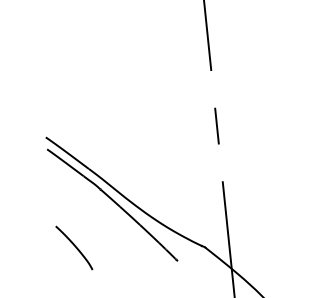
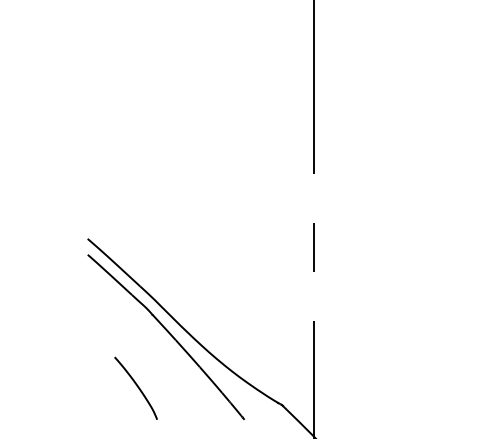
curve: (74, 246) -> (136, 386), moved

